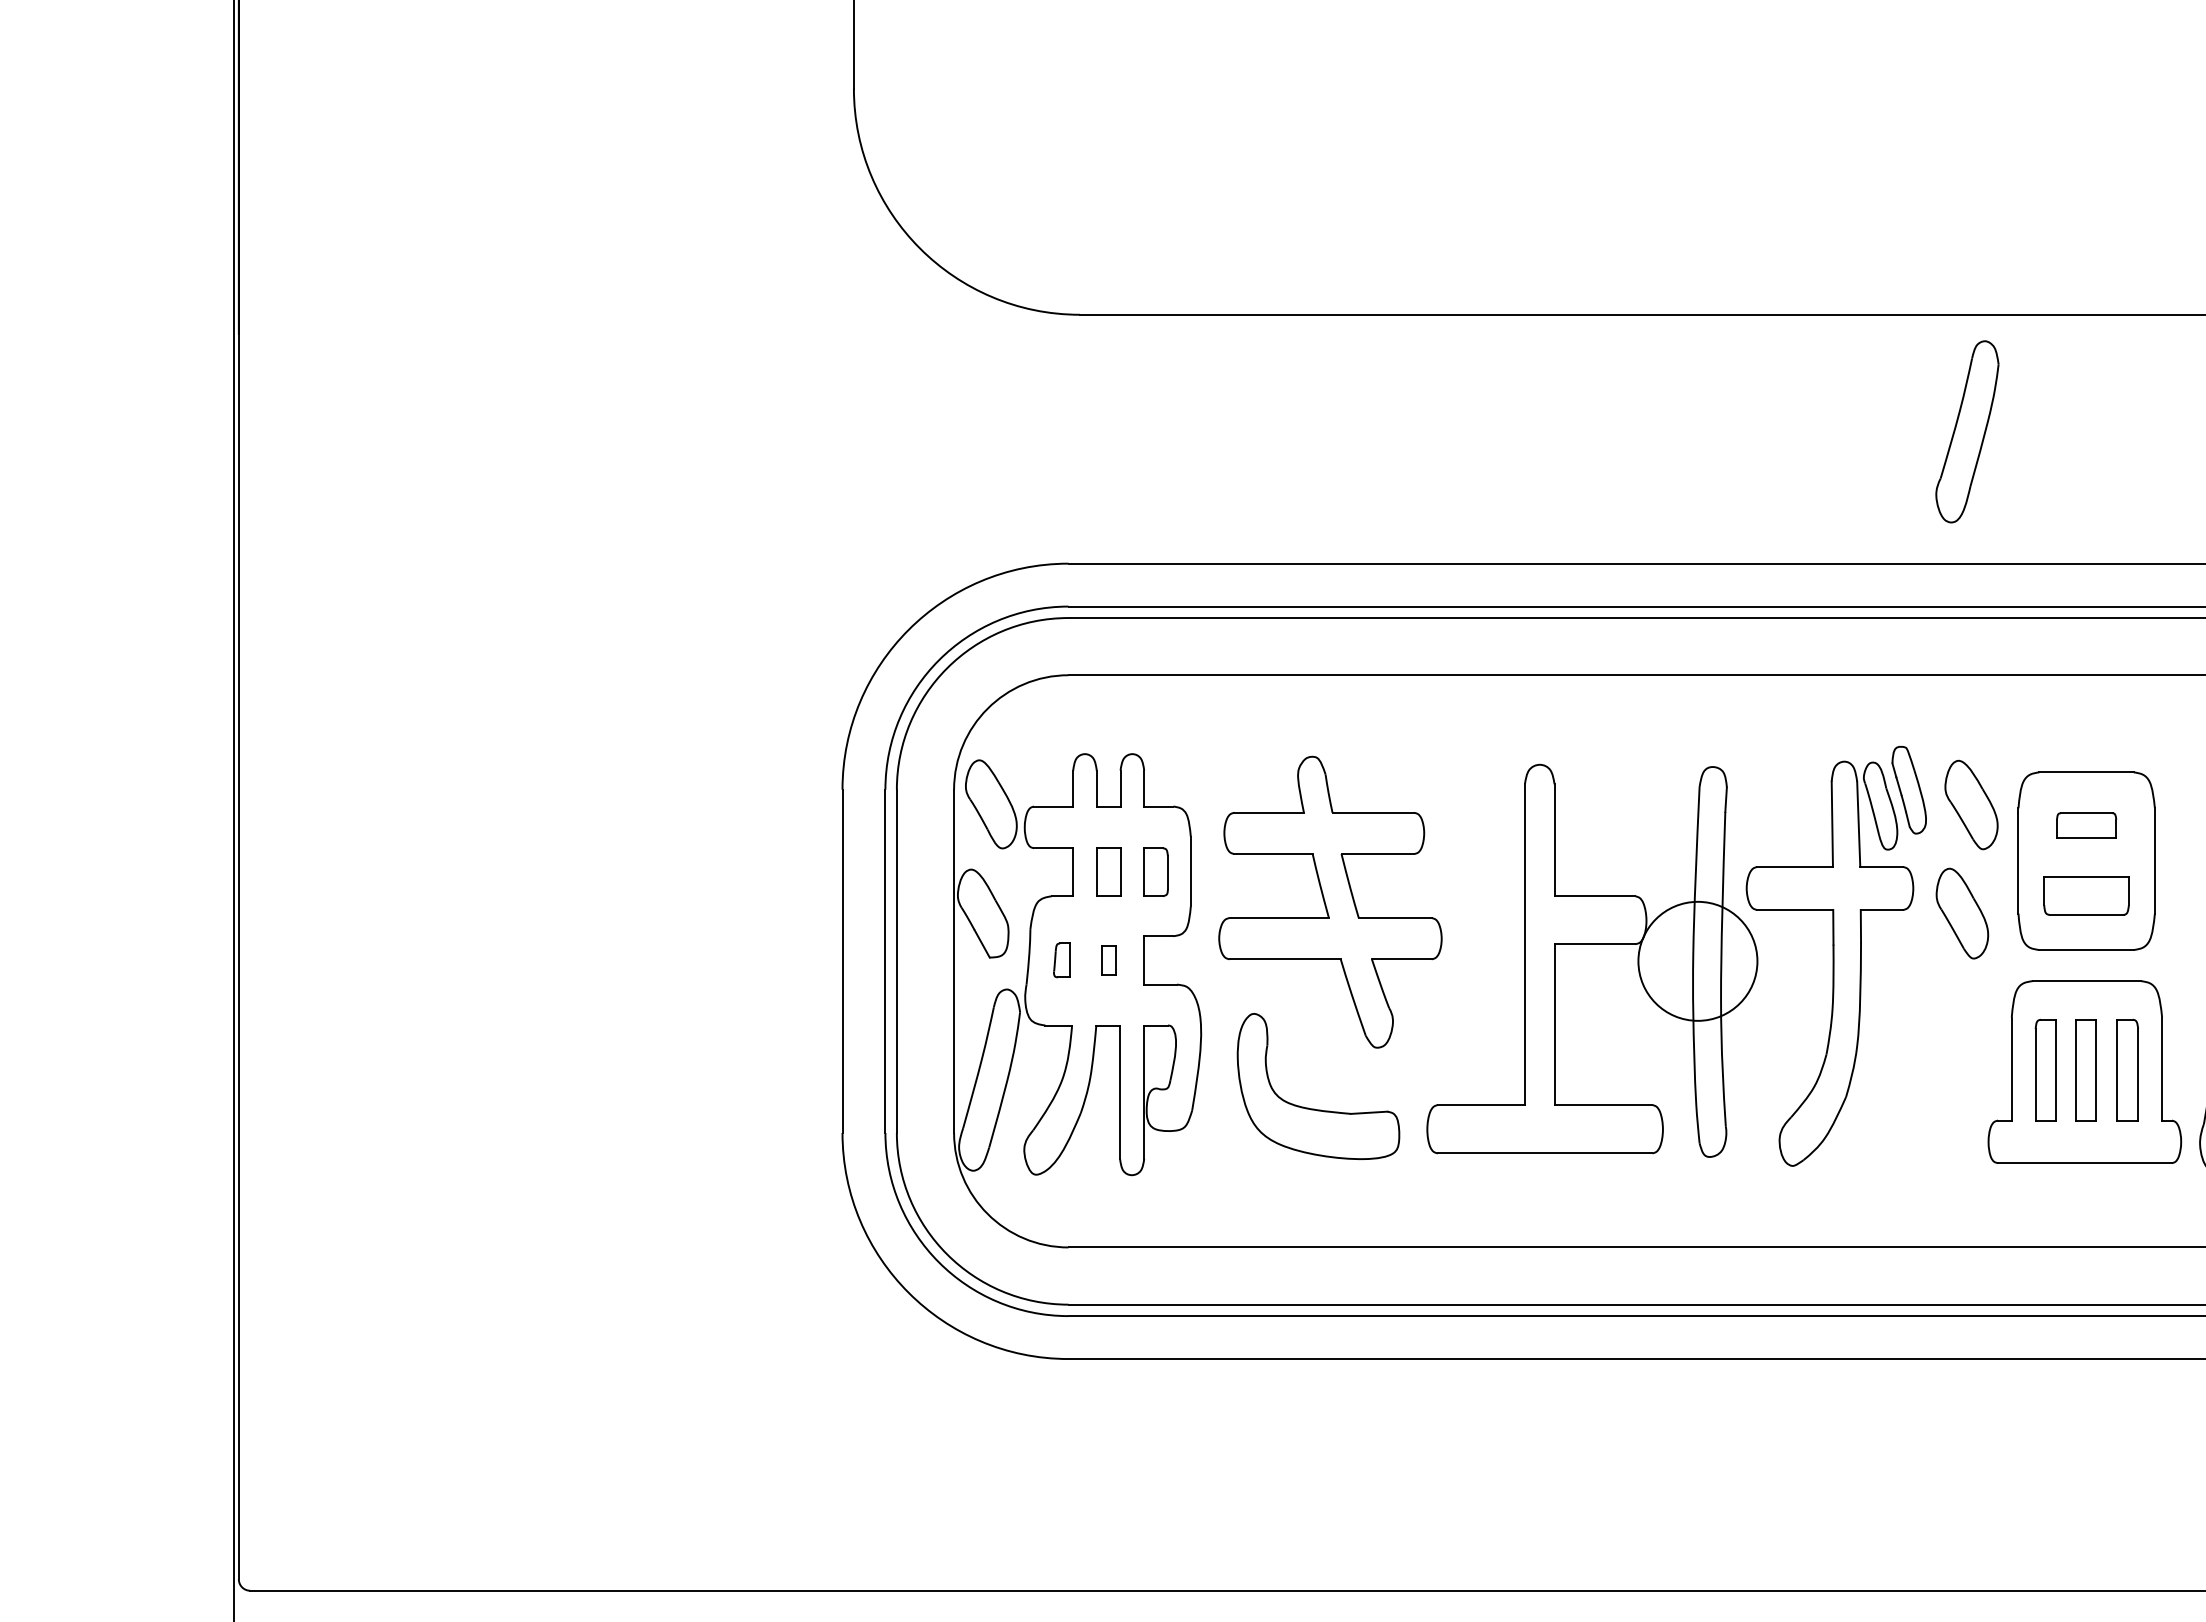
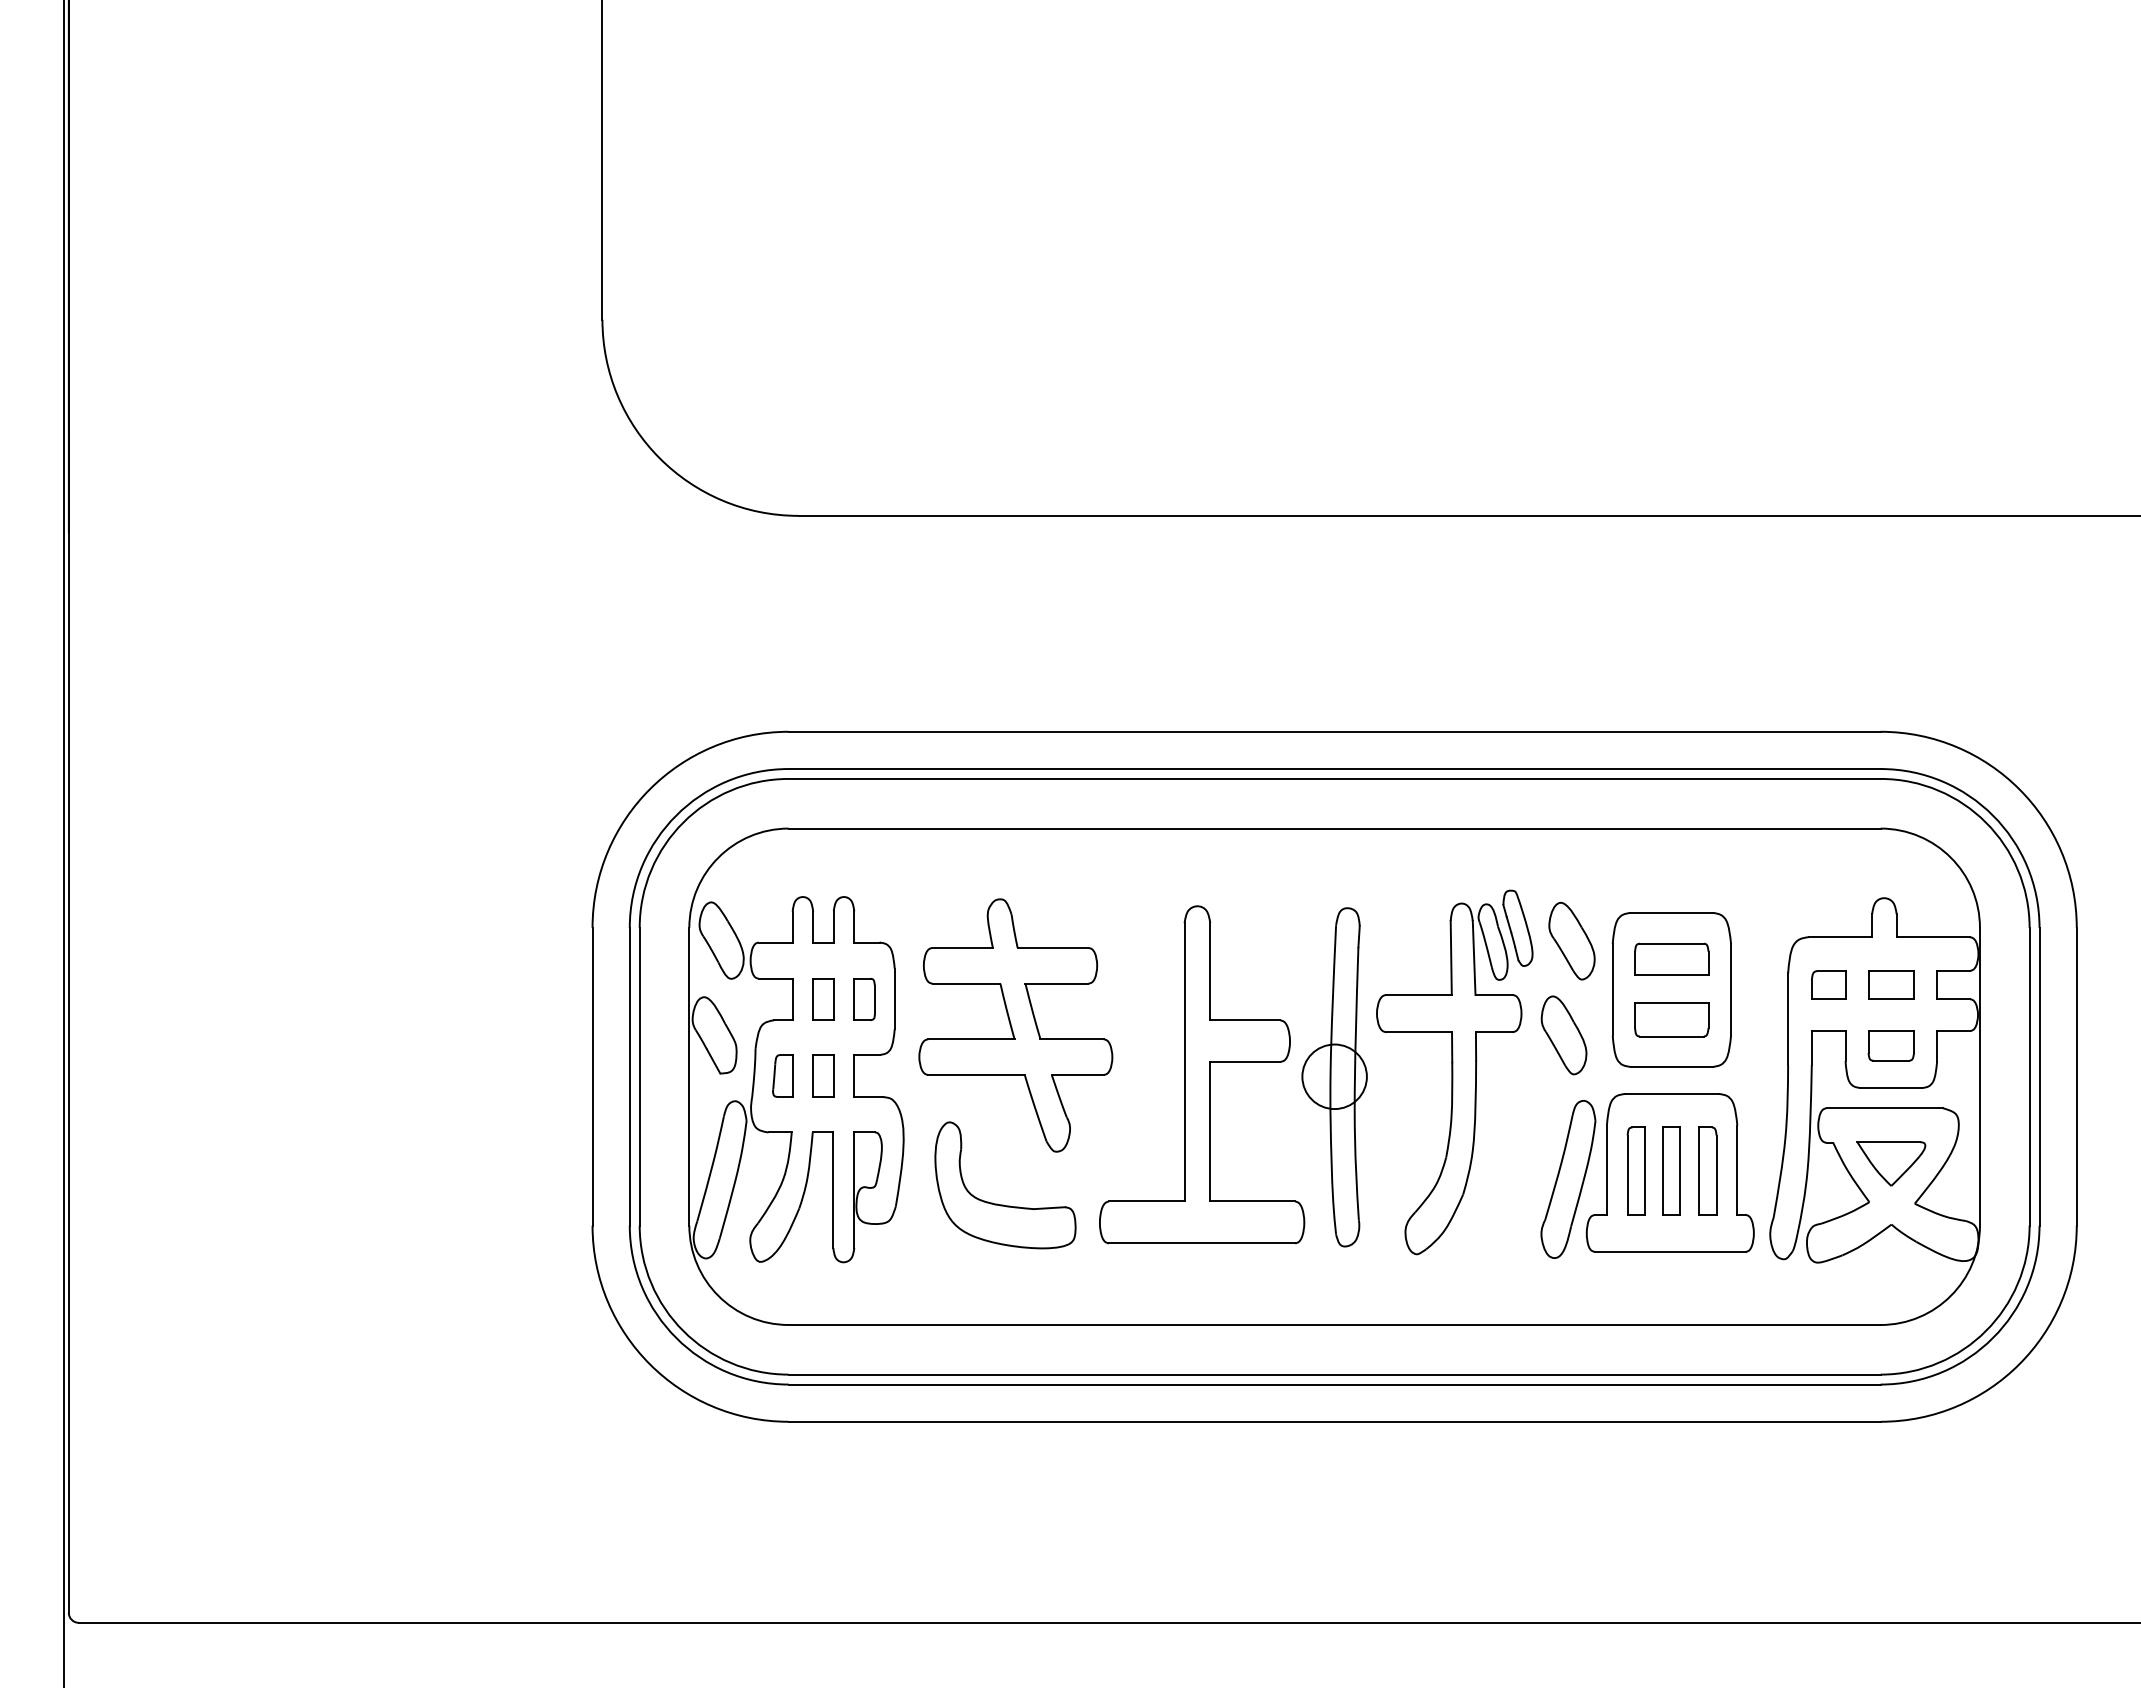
part: (1967, 431) -> (1568, 1179), moved
part: (2086, 824) -> (1671, 958), size x1.43
part: (1061, 959) -> (782, 1075), size x1.43
part: (1108, 959) -> (823, 1075), size x1.67
circle: (1697, 961) -> (1334, 1076), size x0.62

